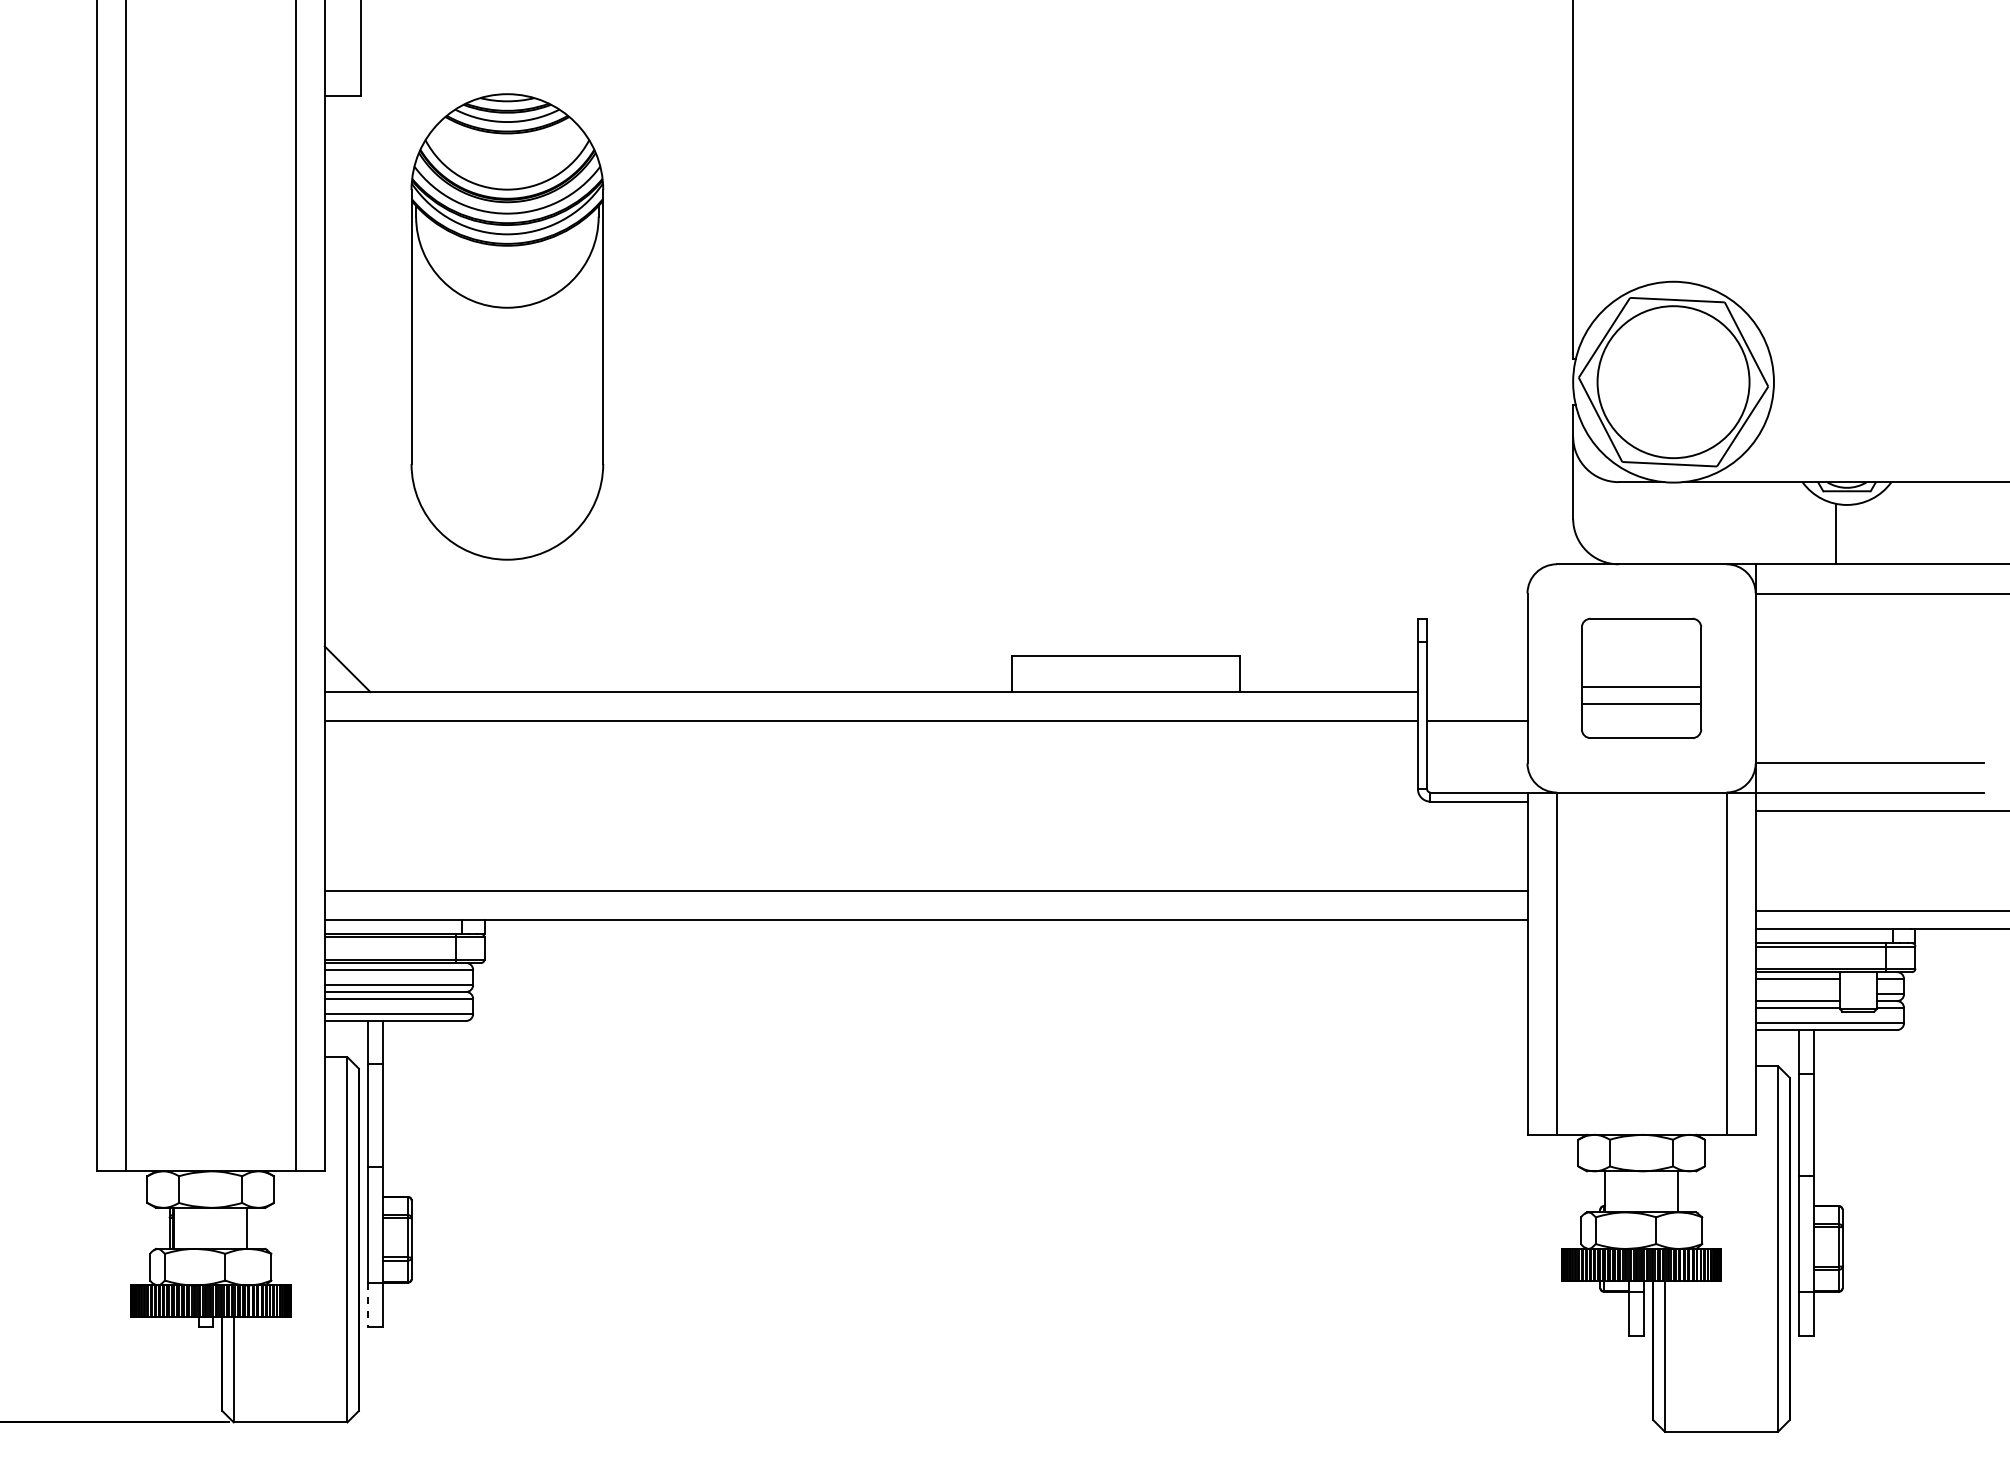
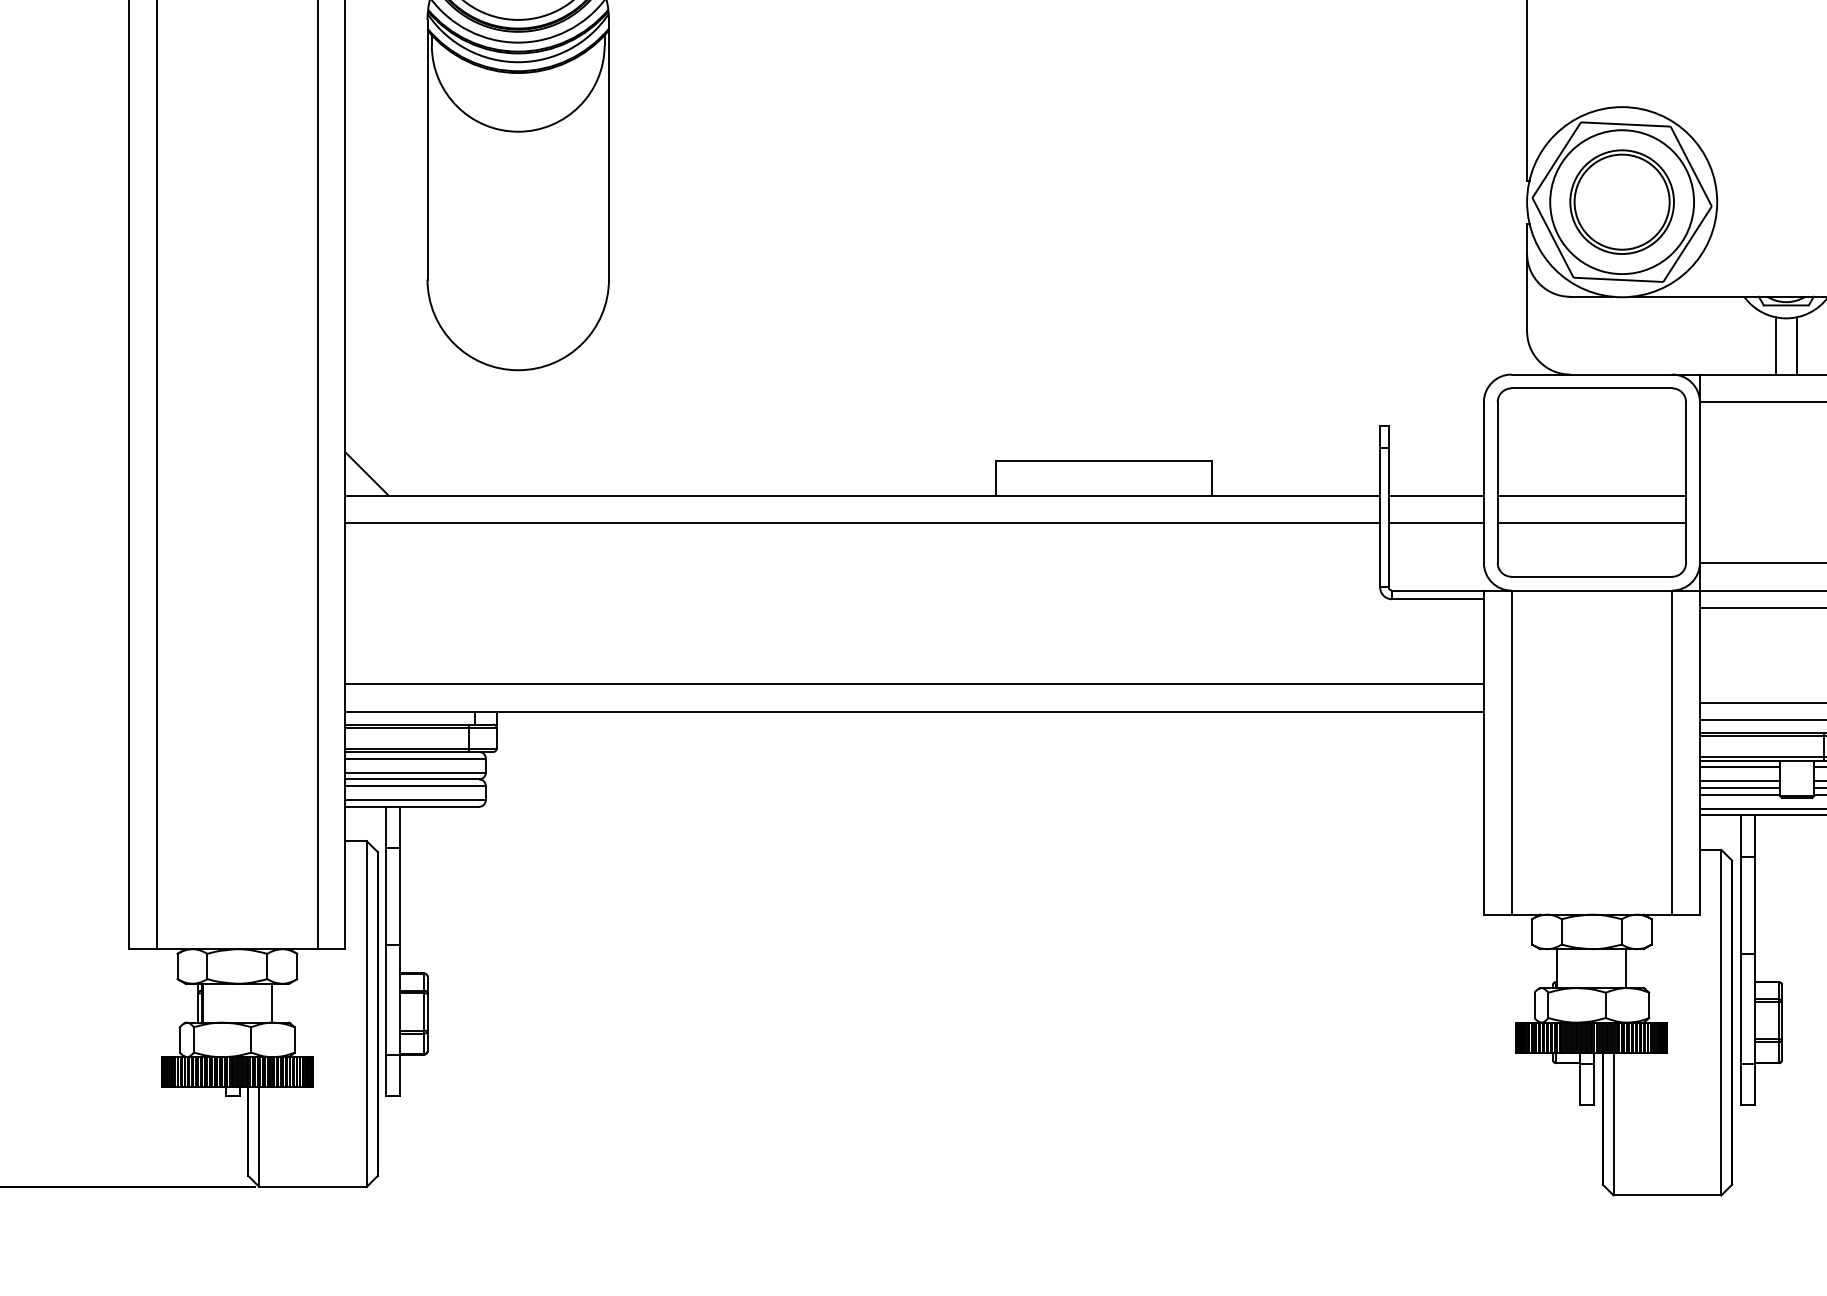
part: (1673, 381) -> (1622, 201), added
line: (1858, 533) -> (1797, 345), added
part: (1641, 678) -> (1591, 482), size x1.67
line: (1477, 692) -> (1436, 495), added
line: (1797, 994) -> (1739, 781), added
line: (368, 1304) -> (386, 1075), dashed -> solid

